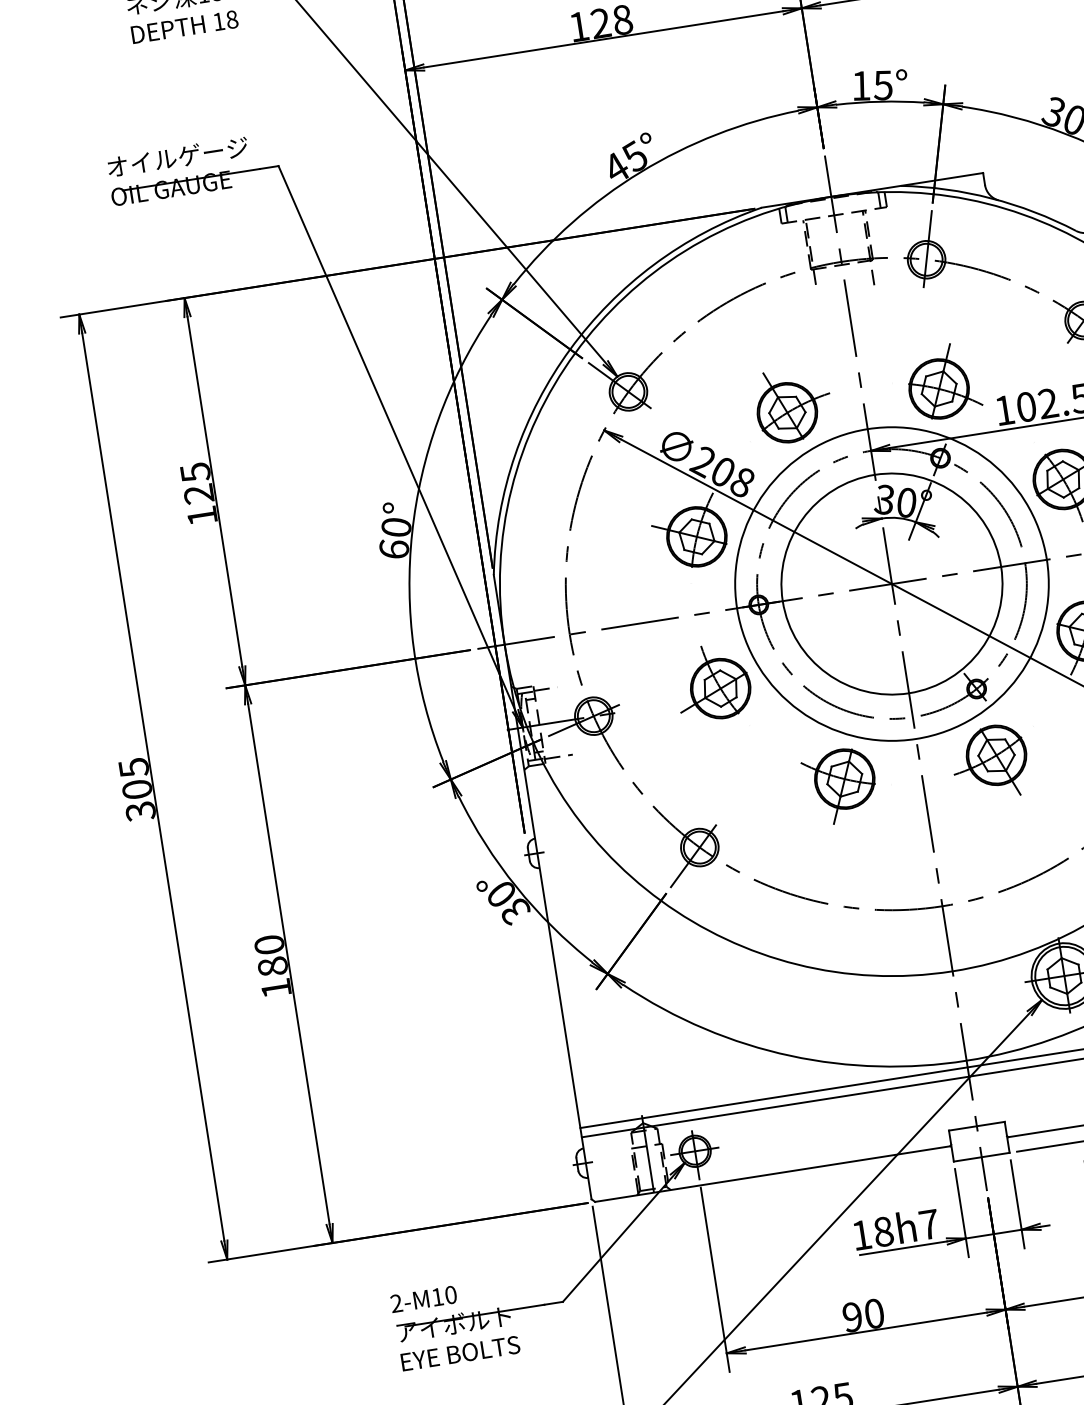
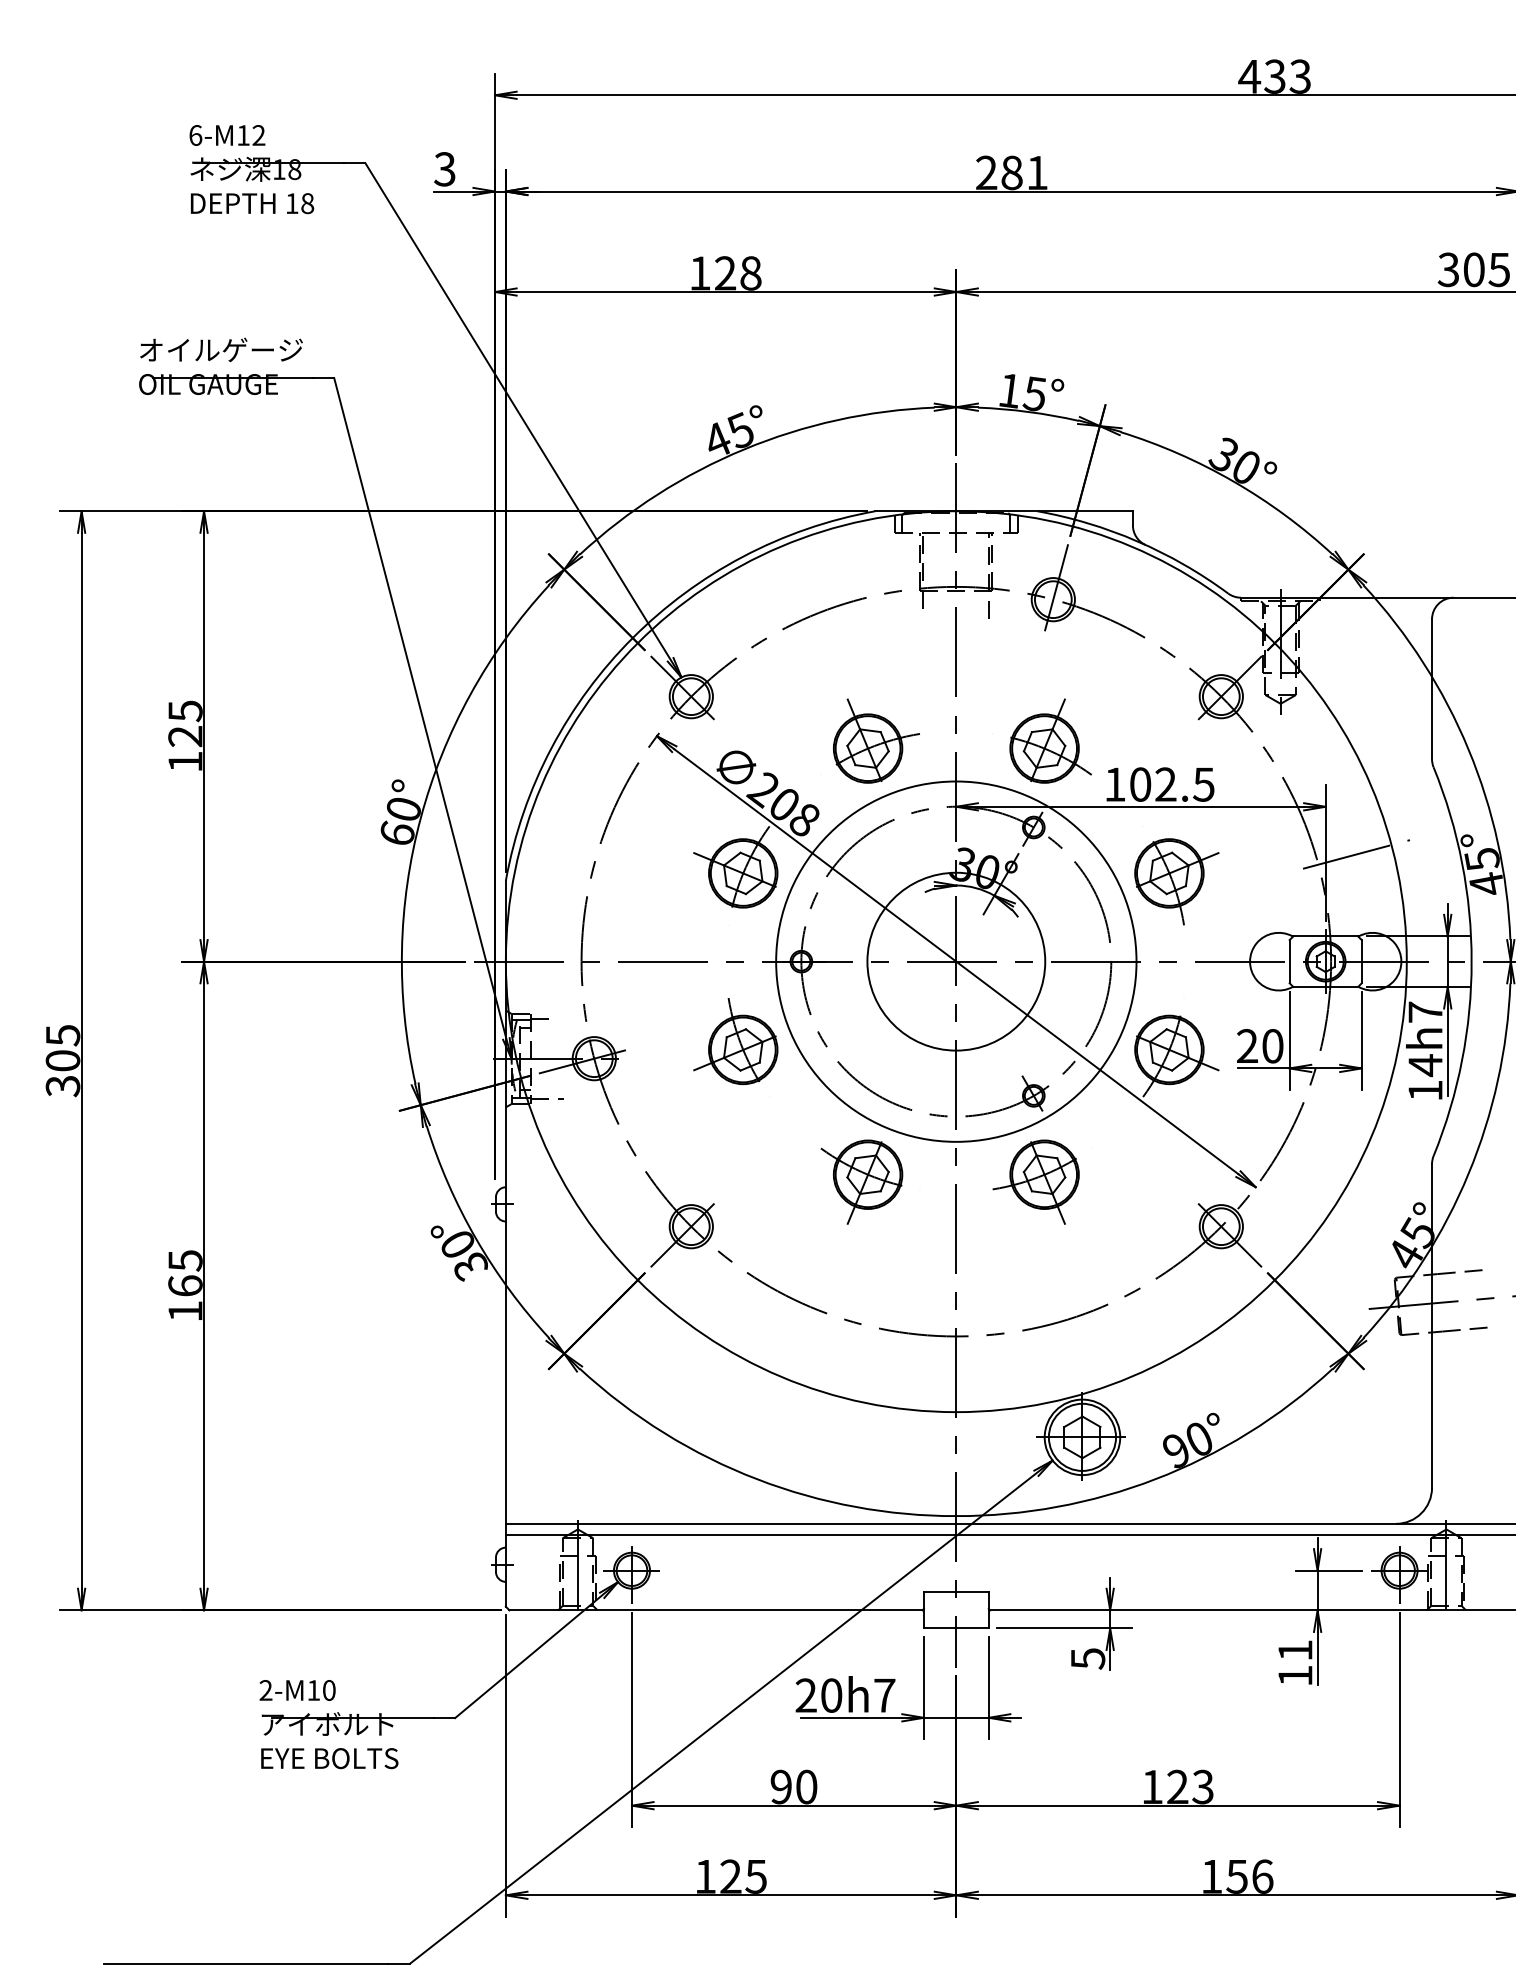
circle: (892, 583) -> (956, 961), size x0.7
text: (271, 955) -> (185, 1273), 180 -> 165
text: (872, 1233) -> (818, 1695), 18h7 -> 20h7

